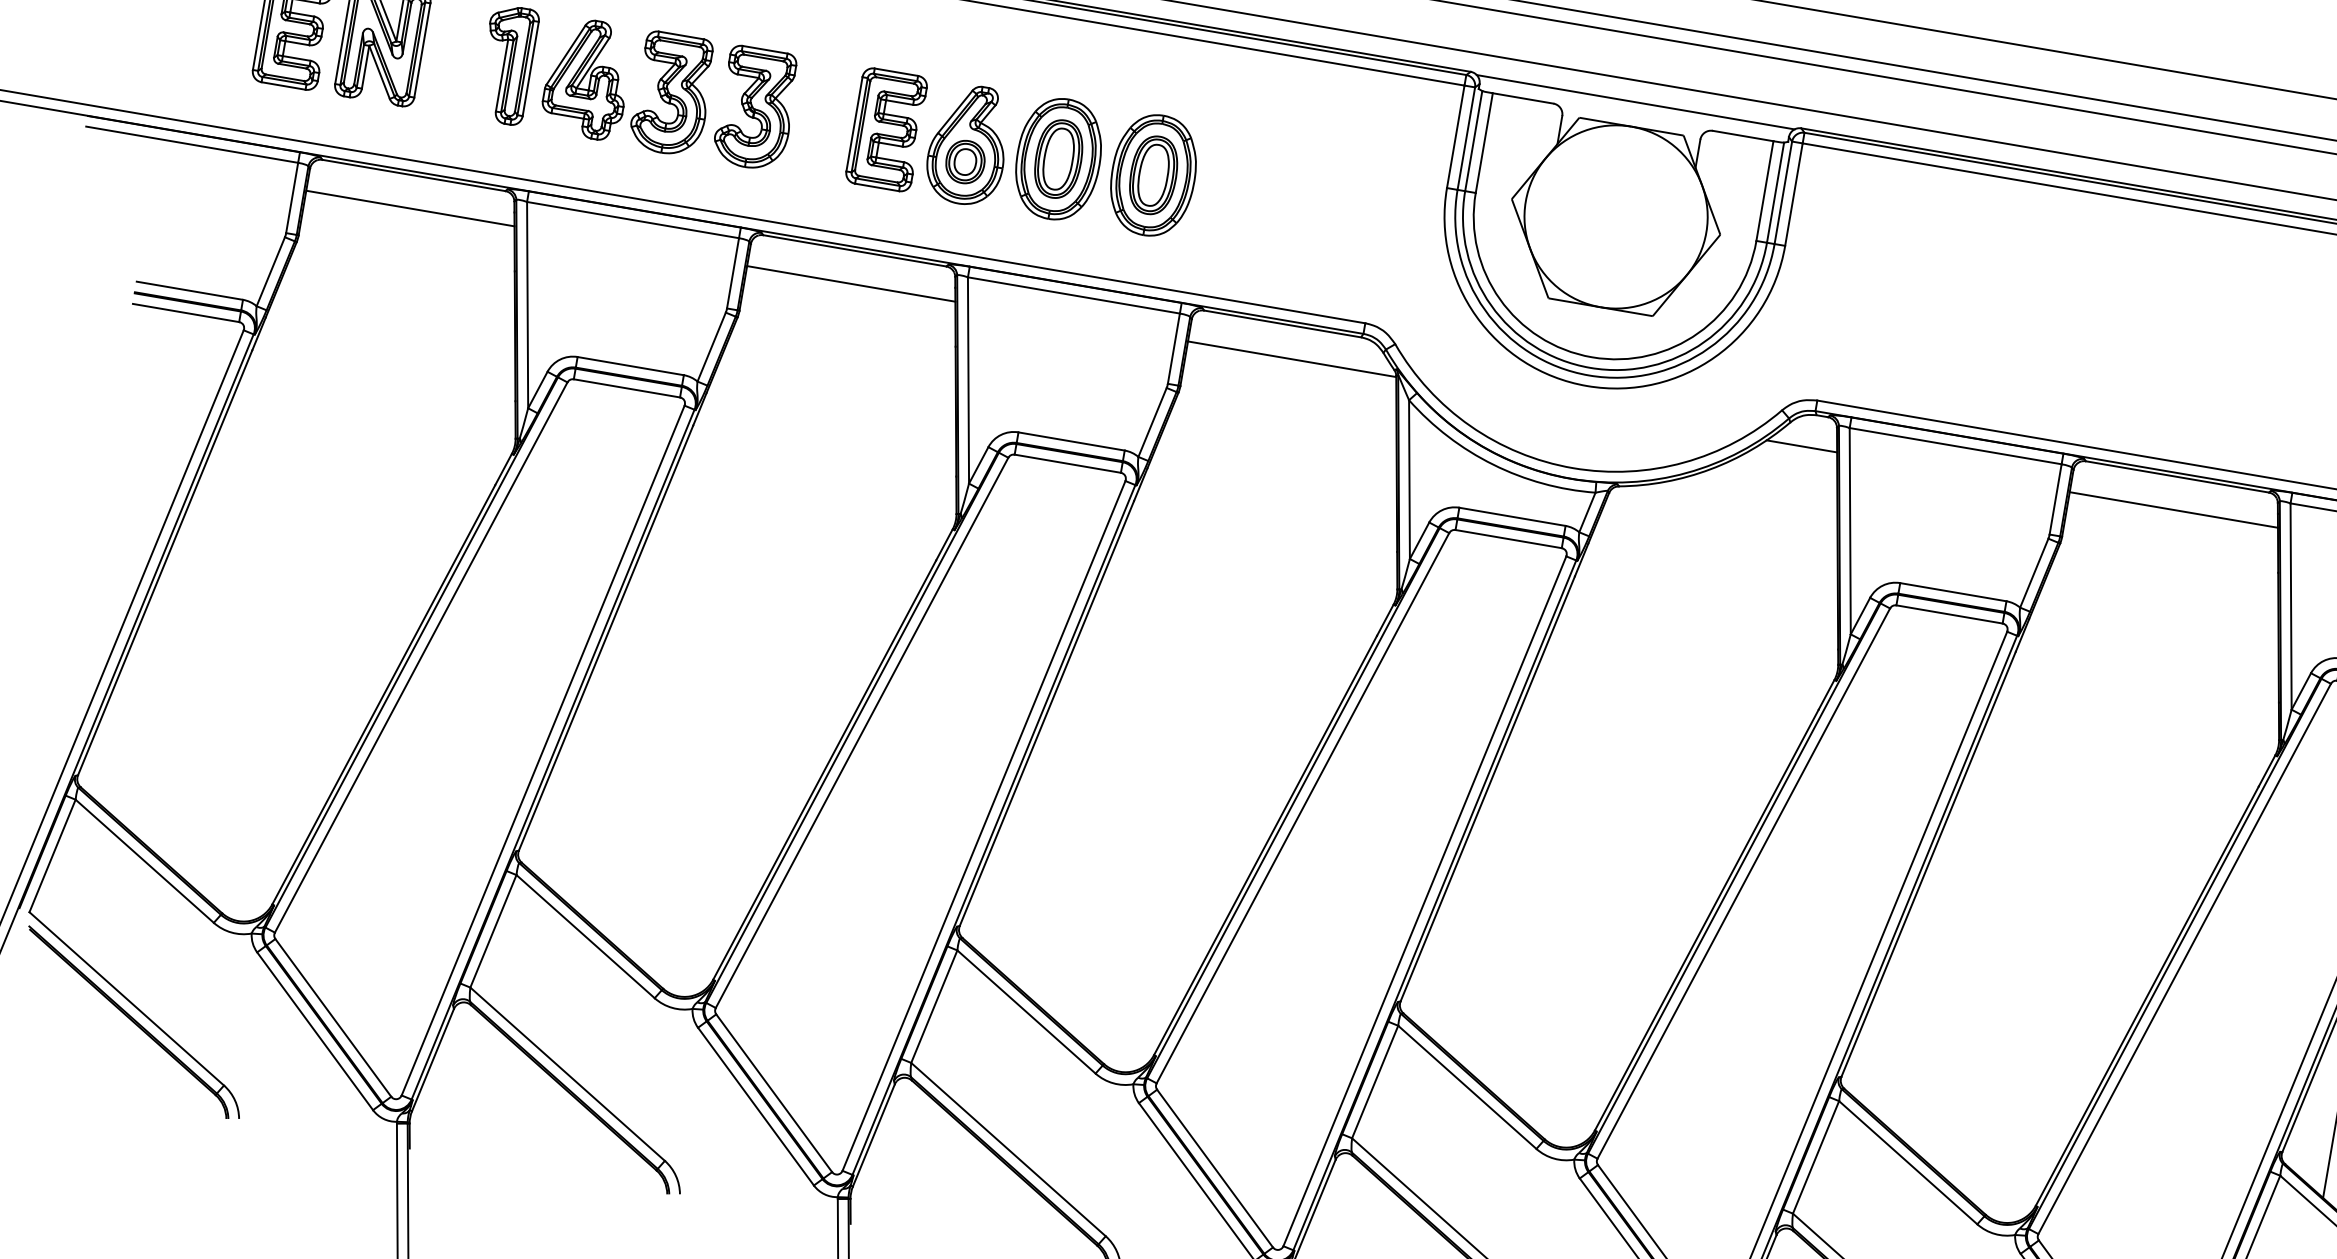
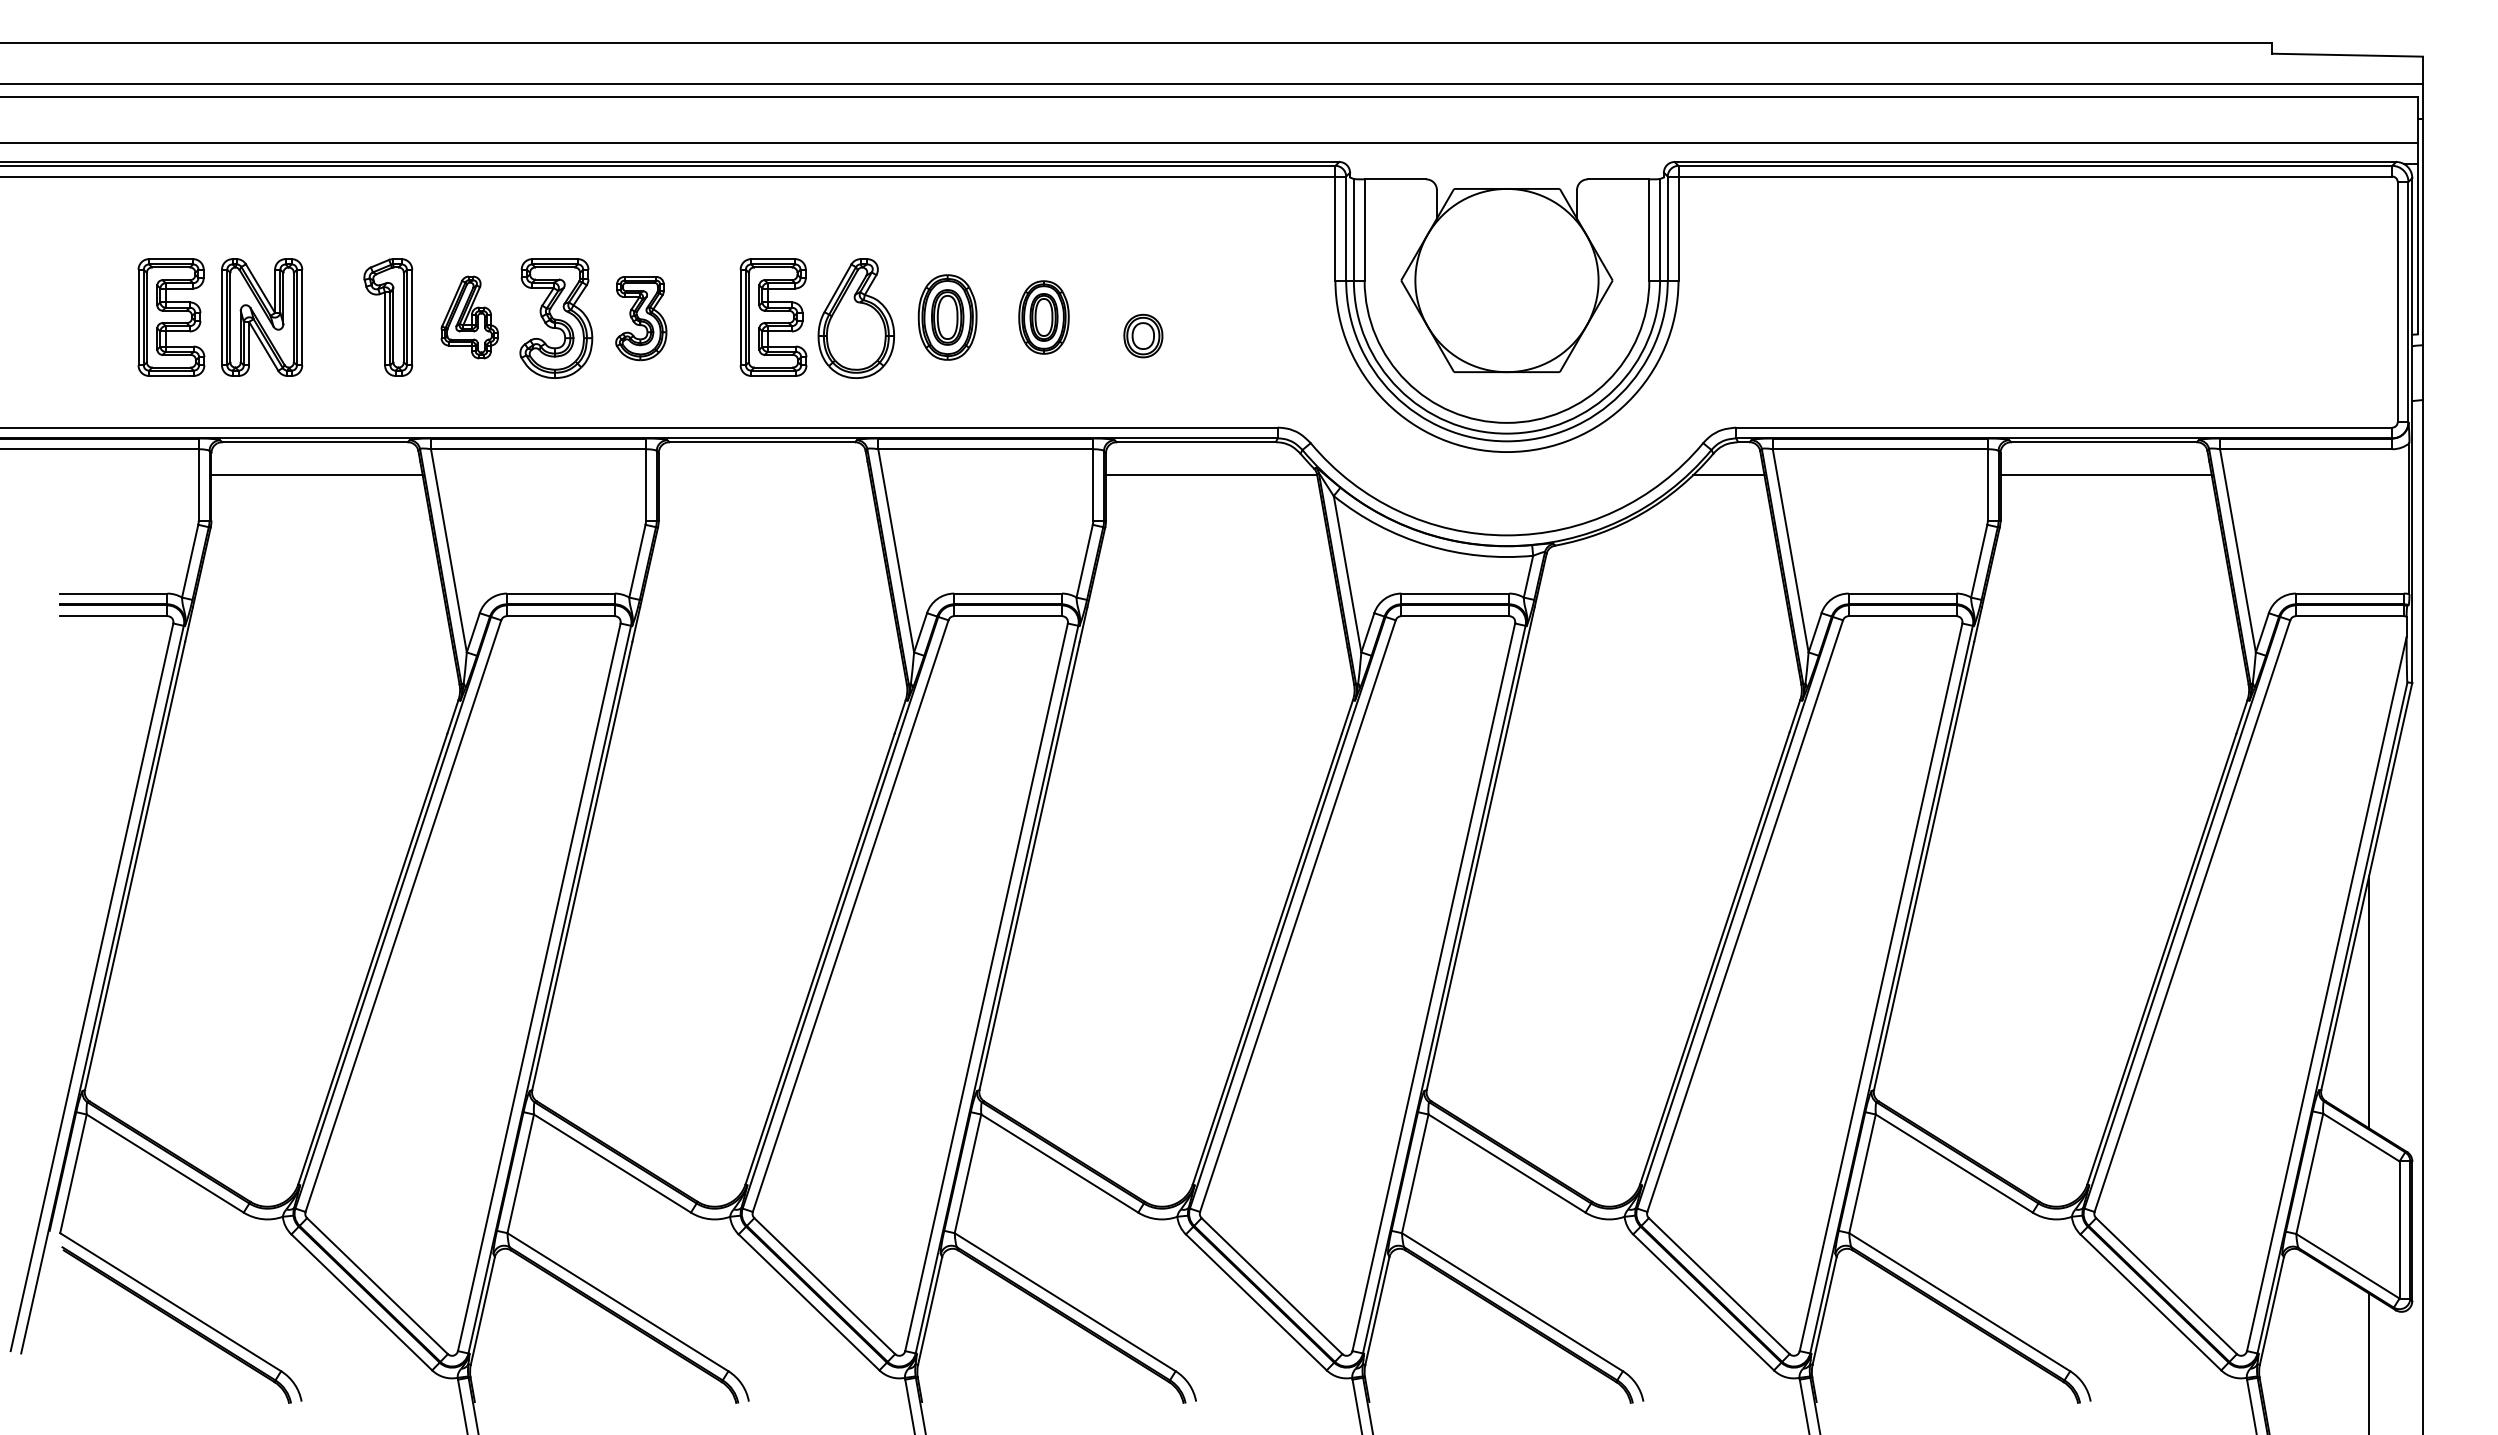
part: (587, 78) -> (469, 317), size x0.7
line: (1635, 102) -> (1506, 164), removed
part: (756, 108) -> (641, 318), size x0.7
part: (1058, 159) -> (947, 317), size x0.7
part: (965, 161) -> (1143, 335), moved
part: (1153, 175) -> (1043, 317), size x0.6
line: (850, 283) -> (763, 475), removed

